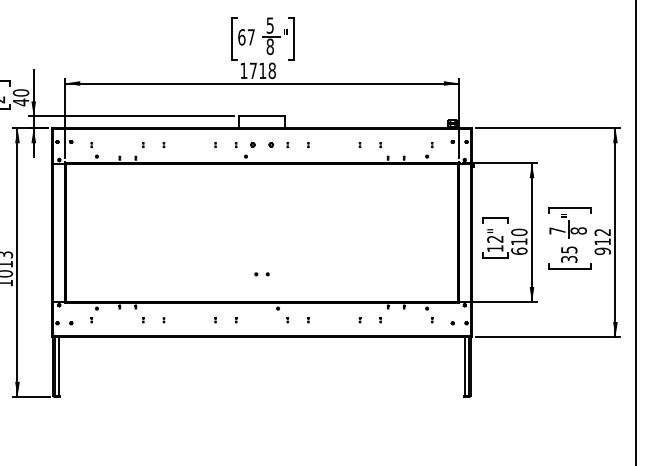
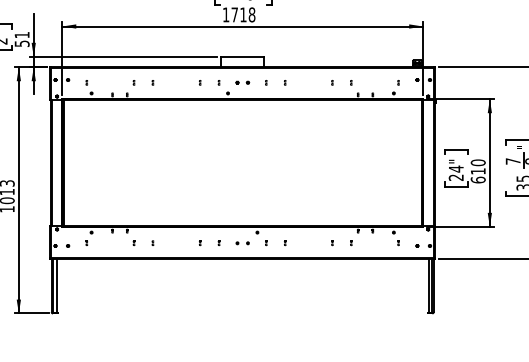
text: (20, 97) -> (21, 39), 40 -> 51
part: (261, 144) -> (242, 82), size x0.62
text: (495, 243) -> (456, 172), 12" -> 24"
part: (261, 274) -> (242, 243), moved

